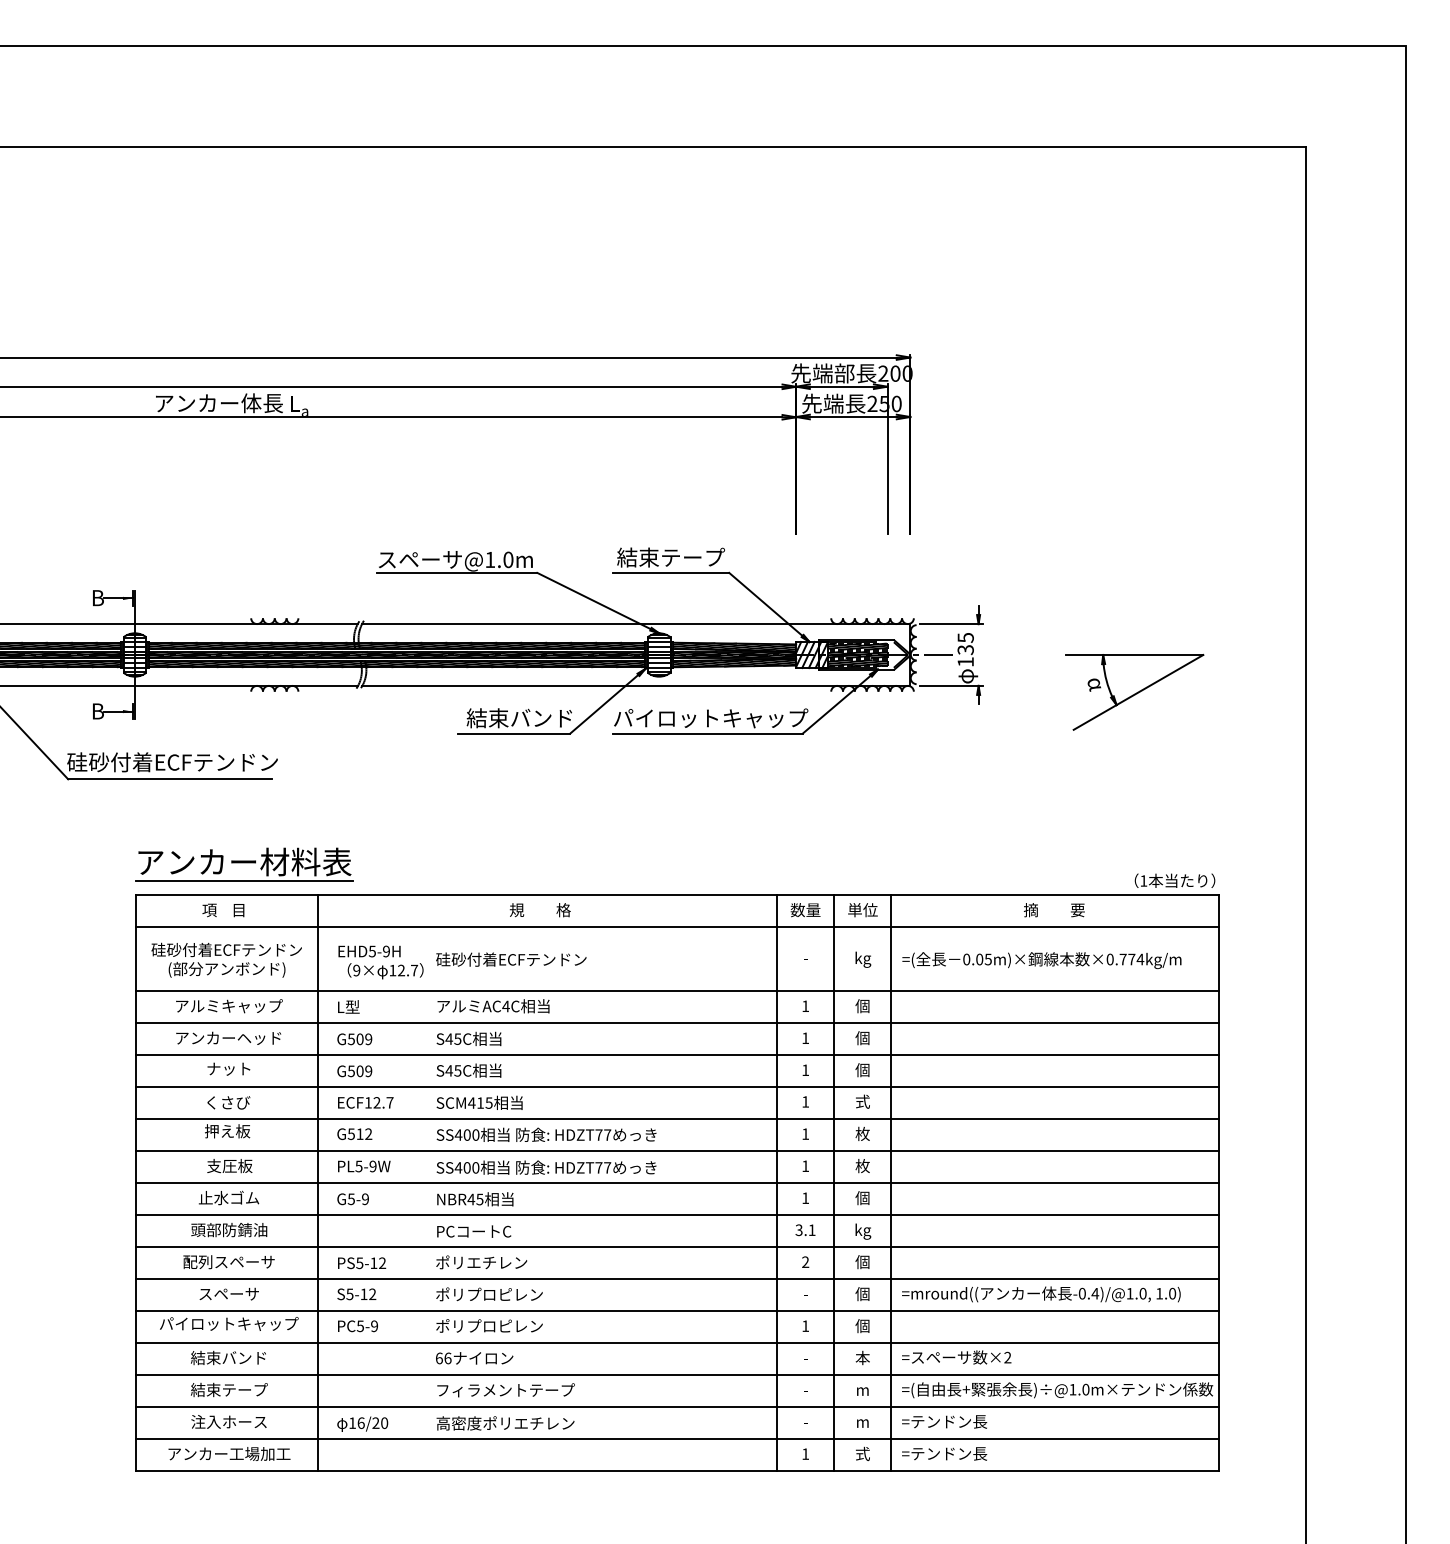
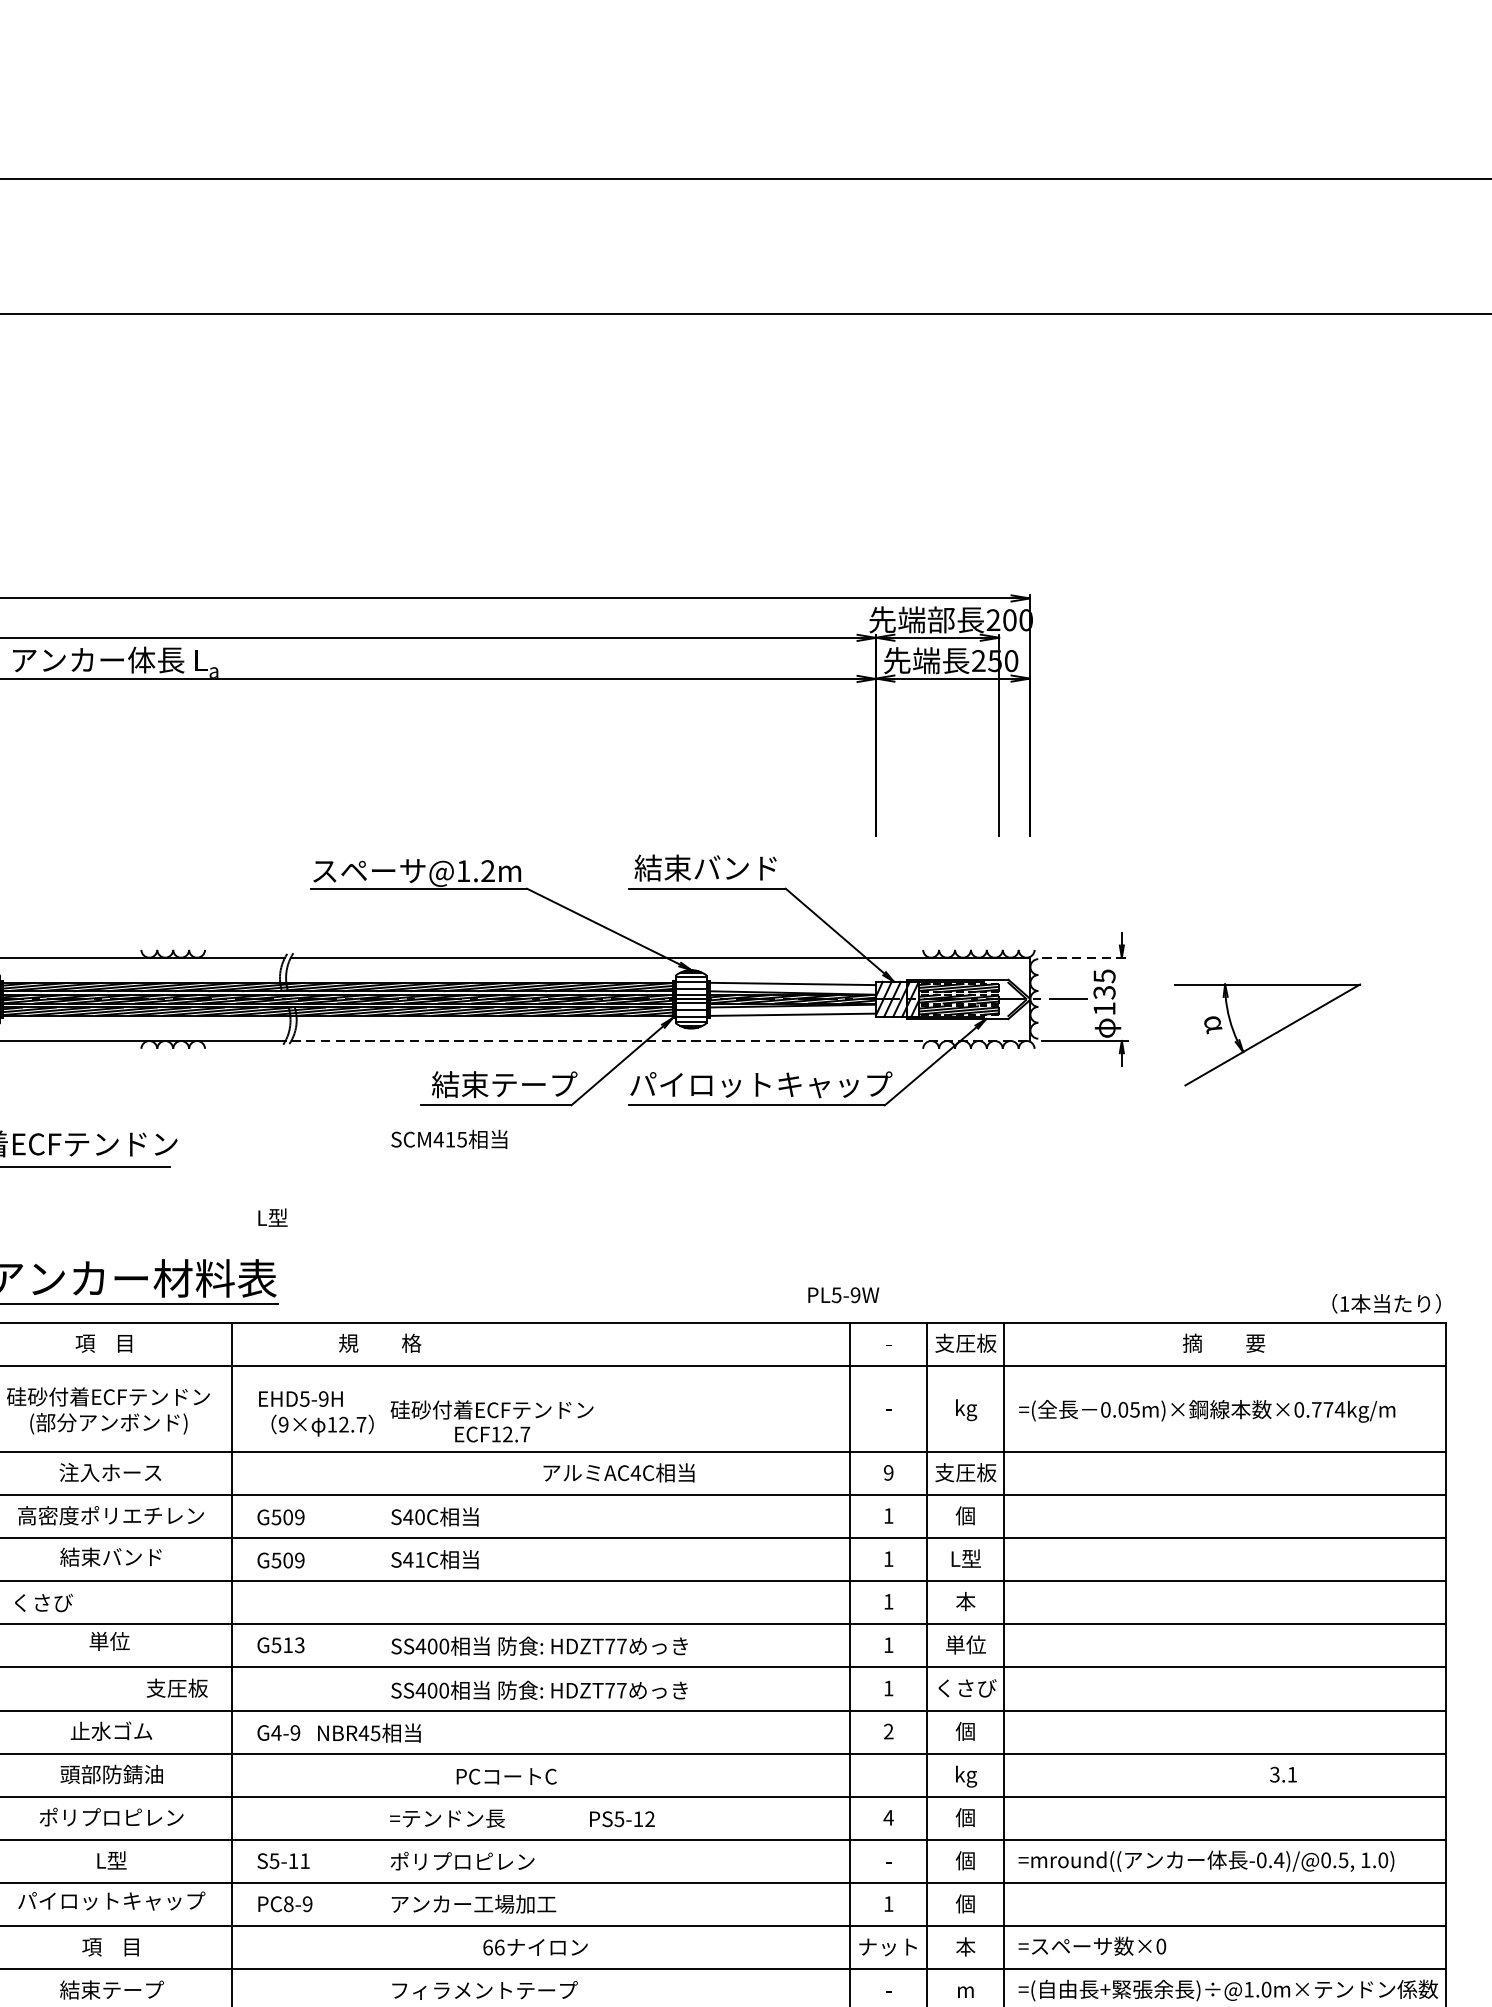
text: (693, 556) -> (737, 866), 結束テープ -> 結束バンド
text: (508, 559) -> (488, 870), @1.0m -> @1.2m
line: (951, 624) -> (1085, 958), solid -> dashed
hatch: (734, 647) -> (792, 989), removed
hatch: (734, 662) -> (792, 1009), removed
line: (636, 685) -> (660, 1040), solid -> dashed
part: (1134, 692) -> (1267, 1035), moved
text: (542, 717) -> (534, 1083), 結束バンド -> 結束テープ
text: (539, 910) -> (379, 1343), moved
text: (805, 910) -> (888, 1343), 数量 -> -
text: (862, 910) -> (965, 1343), 単位 -> 支圧板
text: (229, 1006) -> (112, 1473), アルミキャップ -> 注入ホース
text: (348, 1006) -> (272, 1217), moved
text: (493, 1006) -> (618, 1473), moved
text: (805, 1006) -> (888, 1473), 1 -> 9
text: (862, 1006) -> (965, 1473), 個 -> 支圧板
text: (228, 1037) -> (110, 1514), アンカーヘッド -> 高密度ポリエチレン
text: (457, 1038) -> (419, 1516), S45C -> S40C
text: (228, 1068) -> (110, 1556), ナット -> 結束バンド
text: (457, 1070) -> (419, 1559), S45C -> S41C
text: (862, 1070) -> (965, 1559), 個 -> L型
text: (862, 1101) -> (965, 1601), 式 -> 本
text: (228, 1102) -> (43, 1602), moved
text: (365, 1102) -> (492, 1434), moved
text: (479, 1102) -> (449, 1138), moved
text: (227, 1131) -> (109, 1641), 押え板 -> 単位
text: (862, 1133) -> (965, 1644), 枚 -> 単位
text: (368, 1134) -> (299, 1645), G512 -> G513
text: (229, 1166) -> (176, 1688), moved
text: (364, 1166) -> (844, 1295), moved
text: (863, 1166) -> (966, 1688), 枚 -> くさび
text: (805, 1197) -> (888, 1730), 1 -> 2
text: (351, 1199) -> (276, 1733), G5-9 -> G4-9
text: (475, 1199) -> (369, 1733), moved
text: (805, 1230) -> (1283, 1775), moved
text: (474, 1231) -> (507, 1776), moved
text: (228, 1261) -> (110, 1816), 配列スペーサ -> ポリプロピレン
text: (805, 1261) -> (888, 1816), 2 -> 4
text: (481, 1262) -> (451, 1818), ポリエチレン -> =テンドン長
text: (362, 1263) -> (623, 1819), moved
text: (228, 1293) -> (110, 1860), スペーサ -> L型
text: (372, 1293) -> (304, 1860), S5-12 -> S5-11
text: (1136, 1293) -> (1334, 1860), -0.4)/@1.0, -> -0.4)/@0.5,
text: (360, 1325) -> (288, 1903), PC5-9 -> PC8-9
text: (497, 1326) -> (473, 1904), ポリプロピレン -> アンカー工場加工
text: (228, 1357) -> (110, 1946), 結束バンド -> 項    目
text: (804, 1357) -> (887, 1946), - -> ナット
text: (1007, 1357) -> (1160, 1946), ×2 -> ×0
text: (474, 1358) -> (535, 1947), moved

